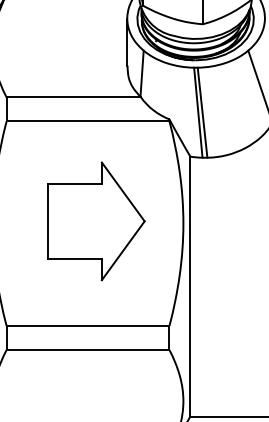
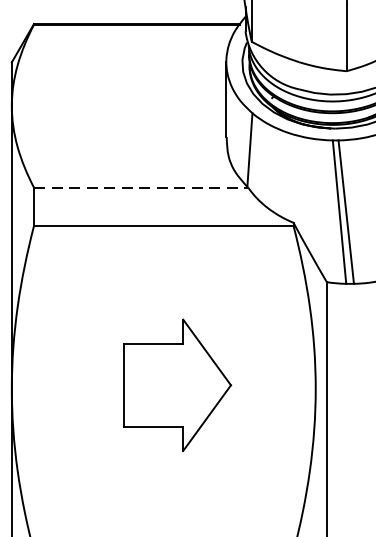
line: (74, 97) -> (142, 187), solid -> dashed
part: (96, 221) -> (177, 385), size x0.7

